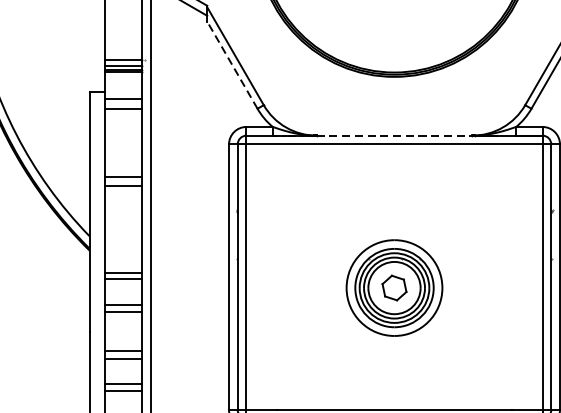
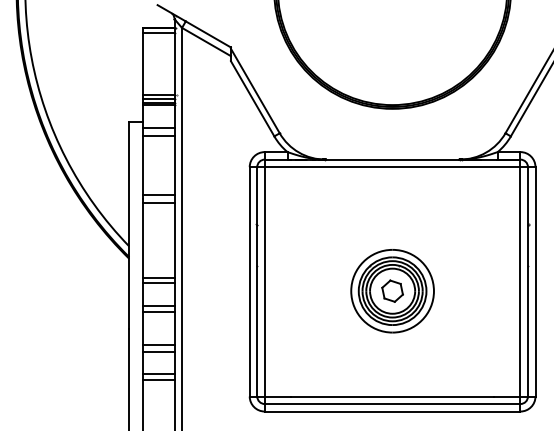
line: (232, 64) -> (252, 98), dashed -> solid
line: (395, 135) -> (393, 159), dashed -> solid

